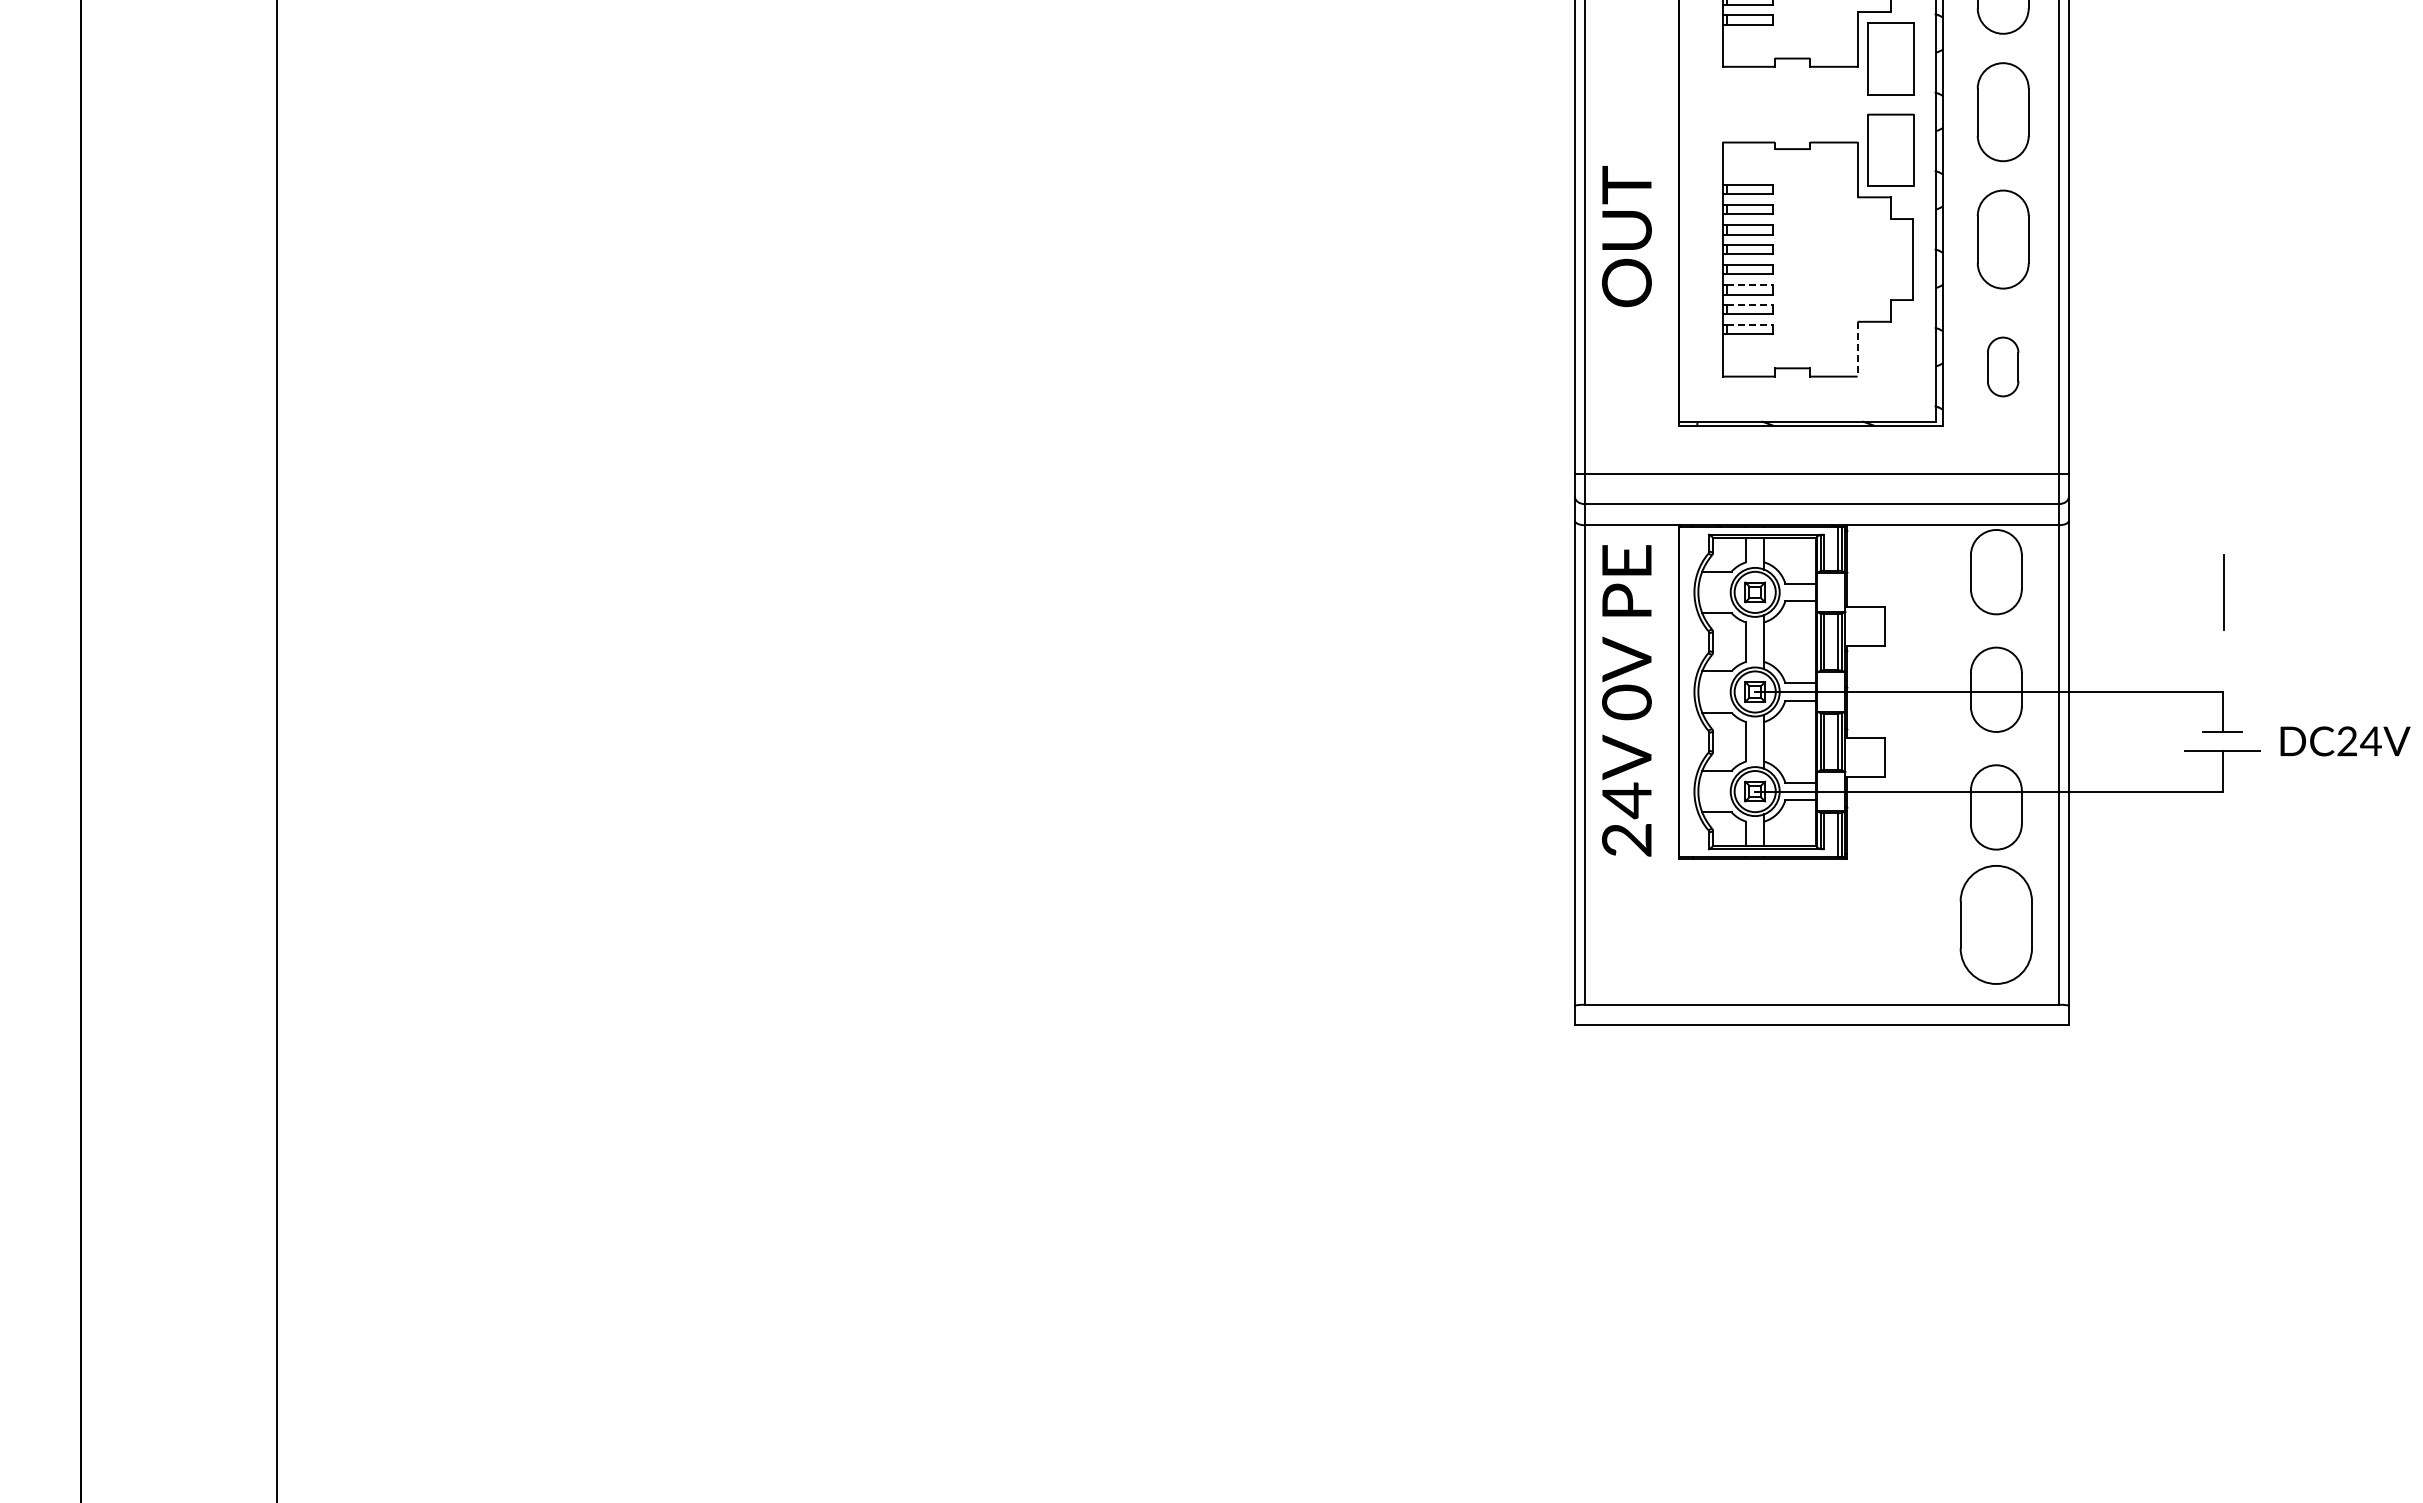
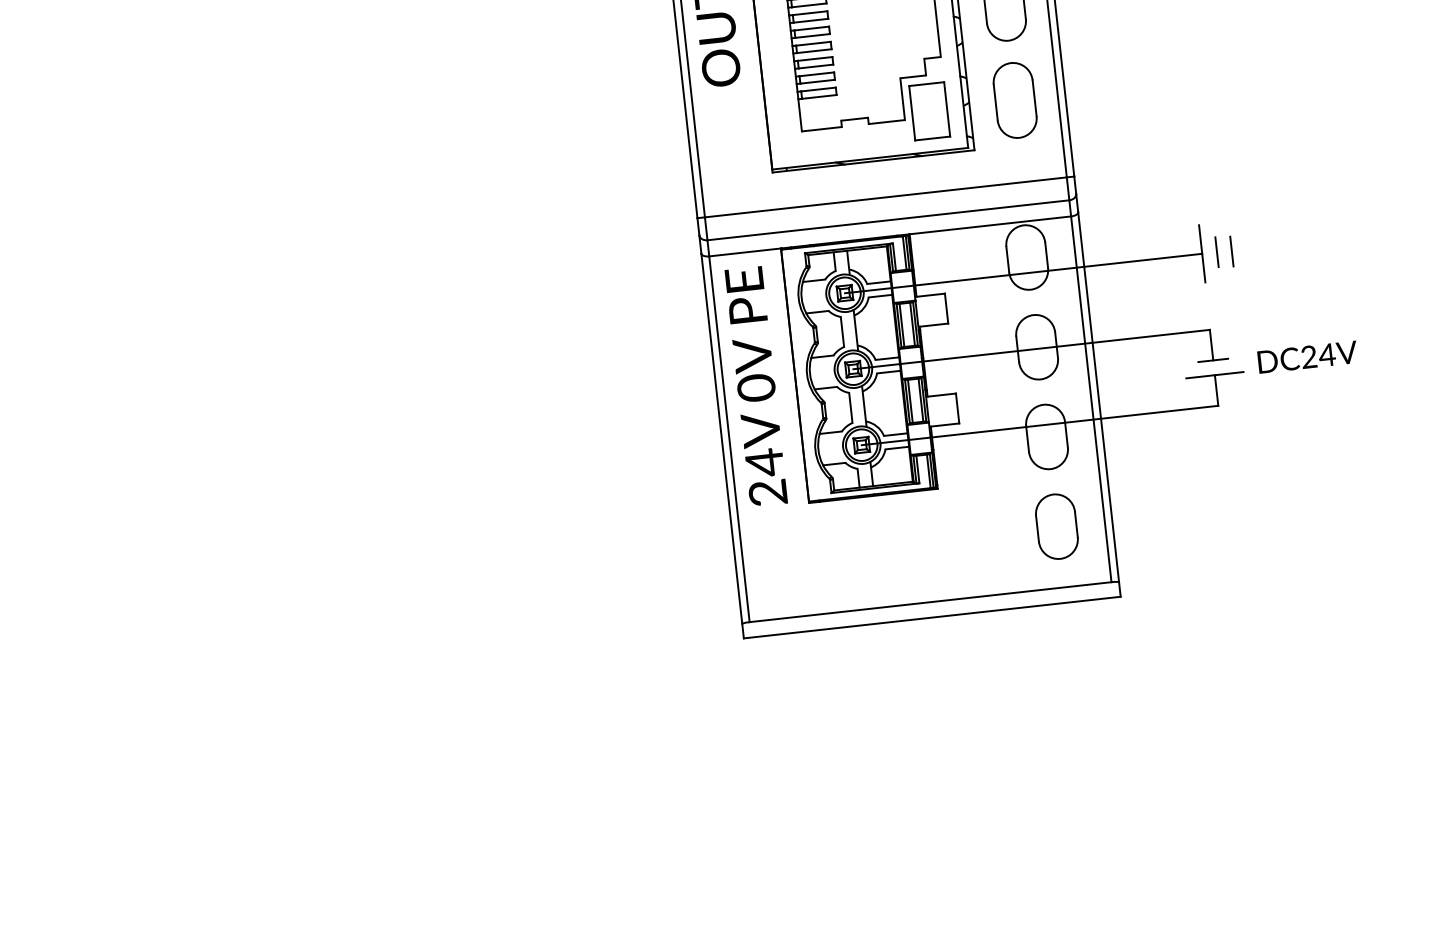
line: (1750, 284) -> (815, 58), dashed -> solid
line: (1750, 304) -> (817, 74), dashed -> solid
line: (1750, 324) -> (818, 89), dashed -> solid
line: (1857, 349) -> (902, 99), dashed -> solid
part: (2002, 366) -> (1014, 100), size x1.67
part: (1890, 368) -> (929, 111), added
line: (2242, 591) -> (1216, 251), added
line: (1989, 592) -> (1023, 273), added
line: (2262, 593) -> (1231, 251), added
part: (1996, 925) -> (1057, 527), size x0.71

